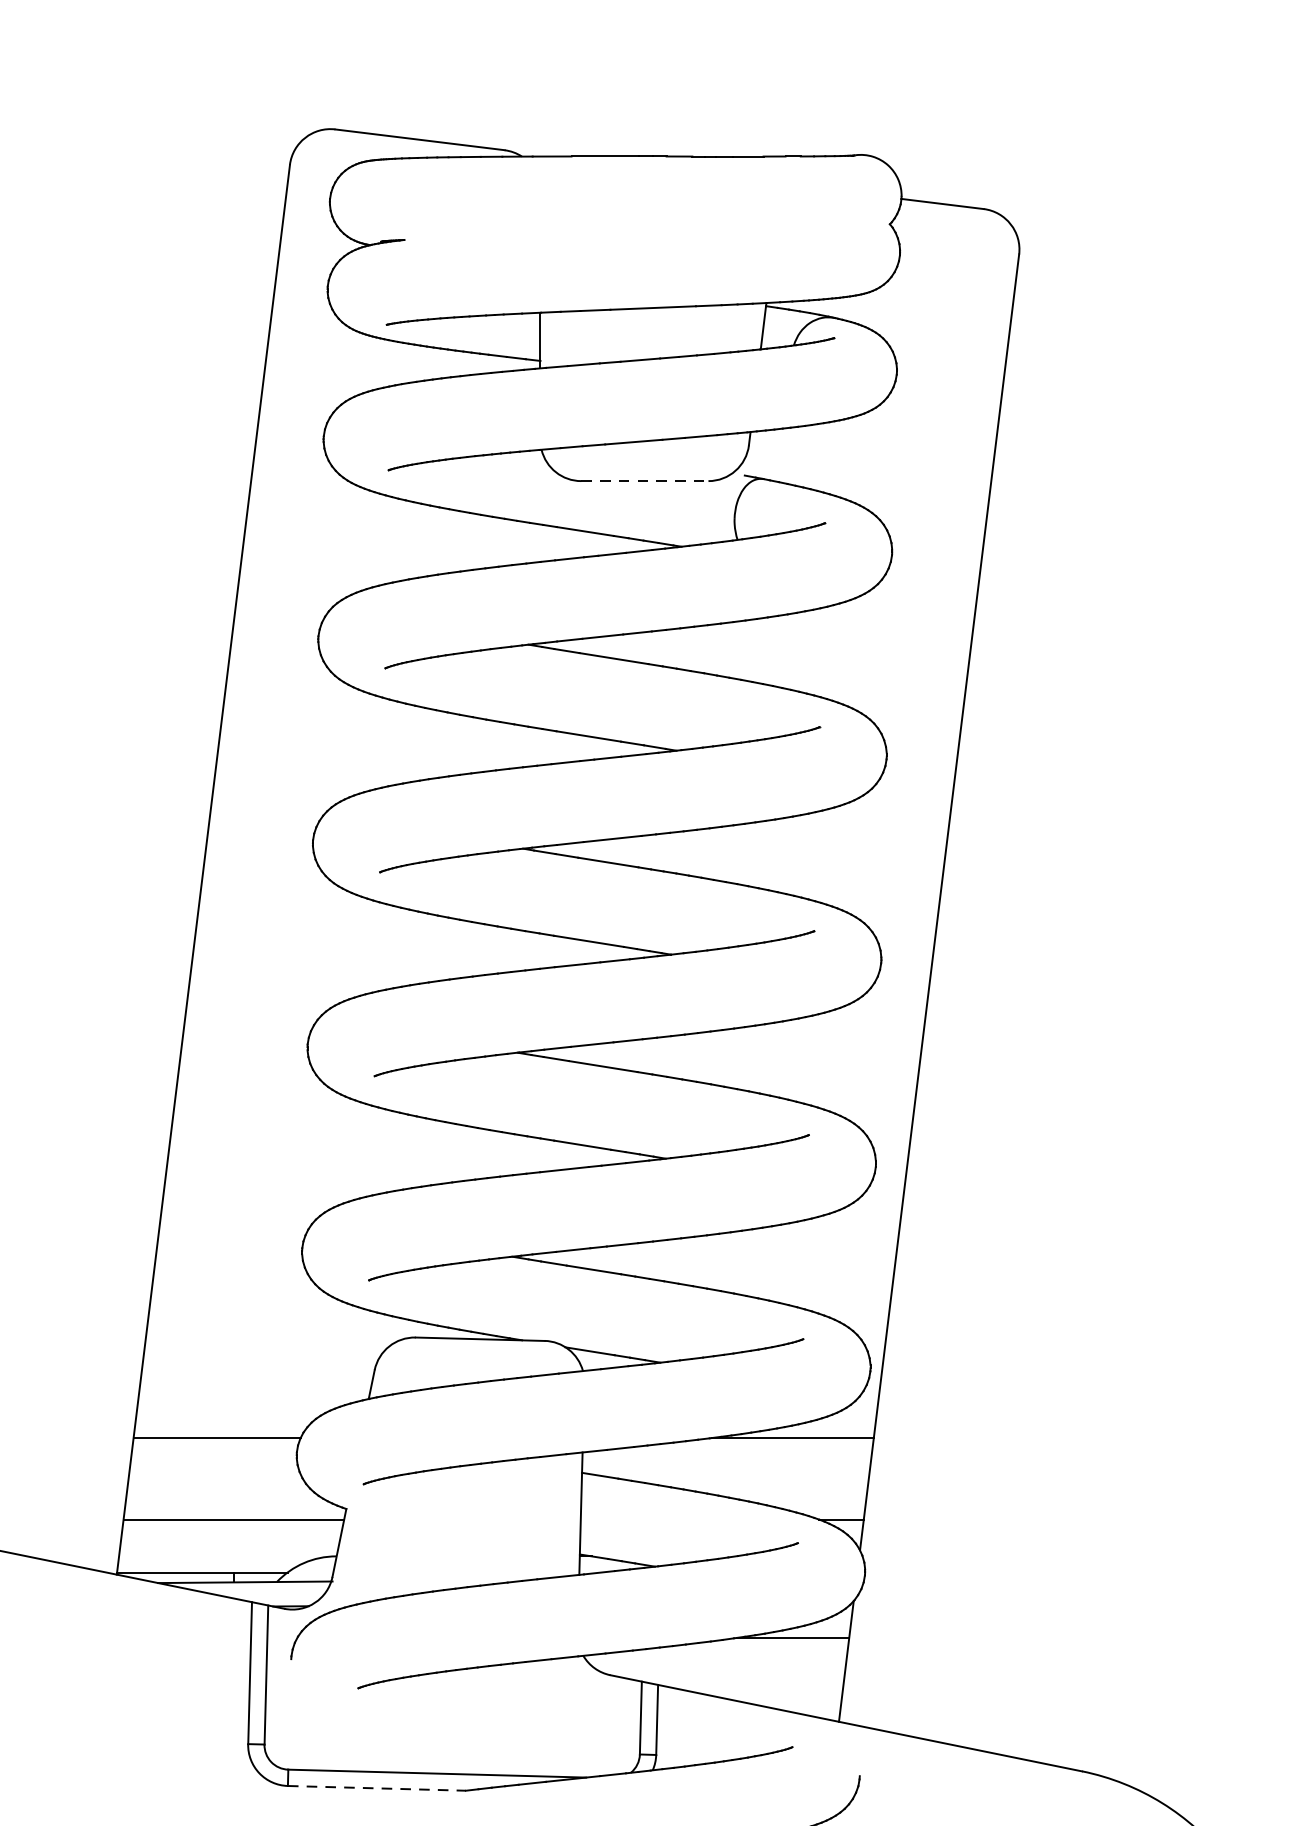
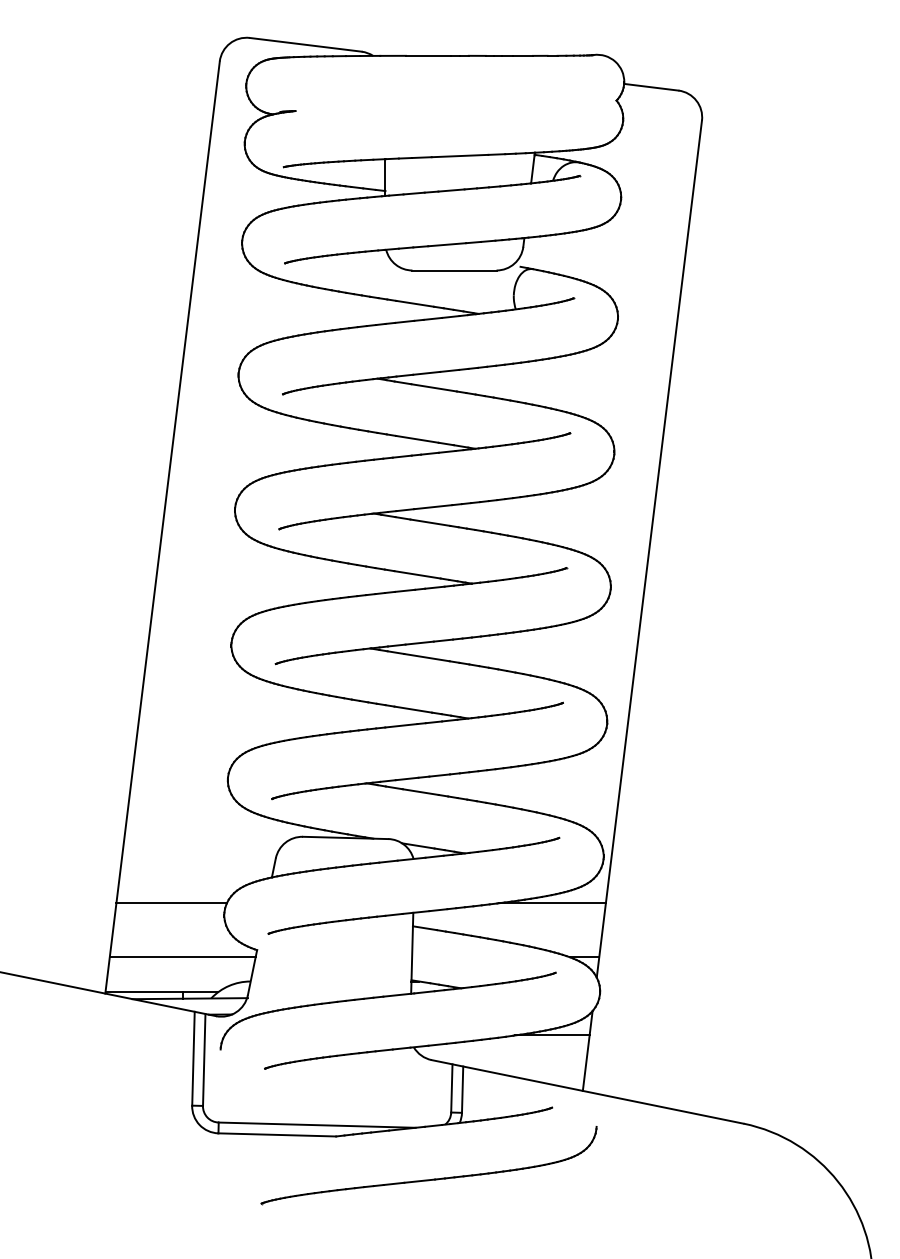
line: (646, 481) -> (455, 270), dashed -> solid
line: (377, 1787) -> (277, 1134), dashed -> solid

